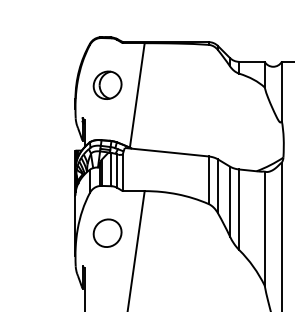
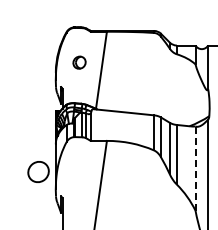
part: (107, 84) -> (79, 62), size x0.6
line: (264, 228) -> (195, 168), solid -> dashed
part: (107, 232) -> (38, 171), moved

